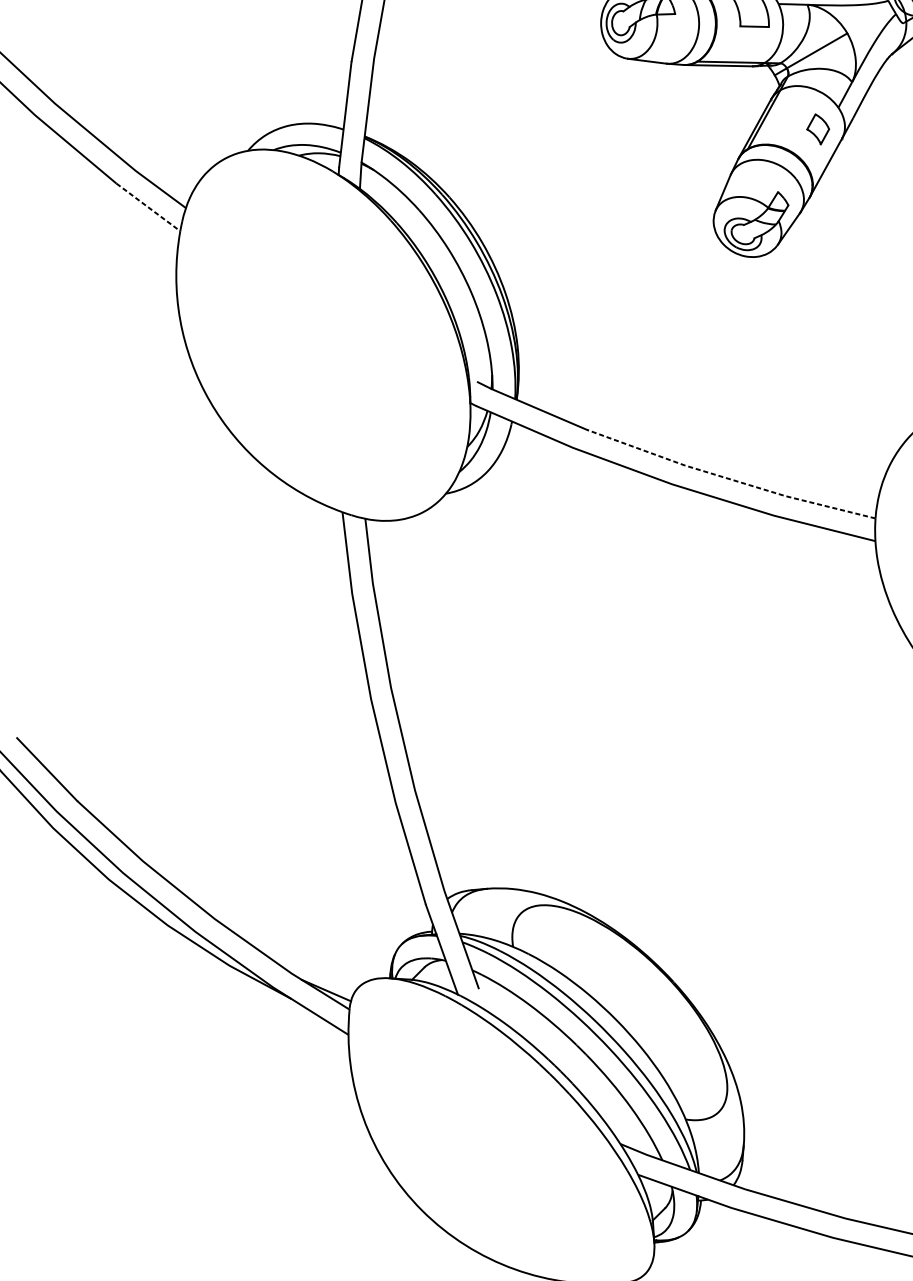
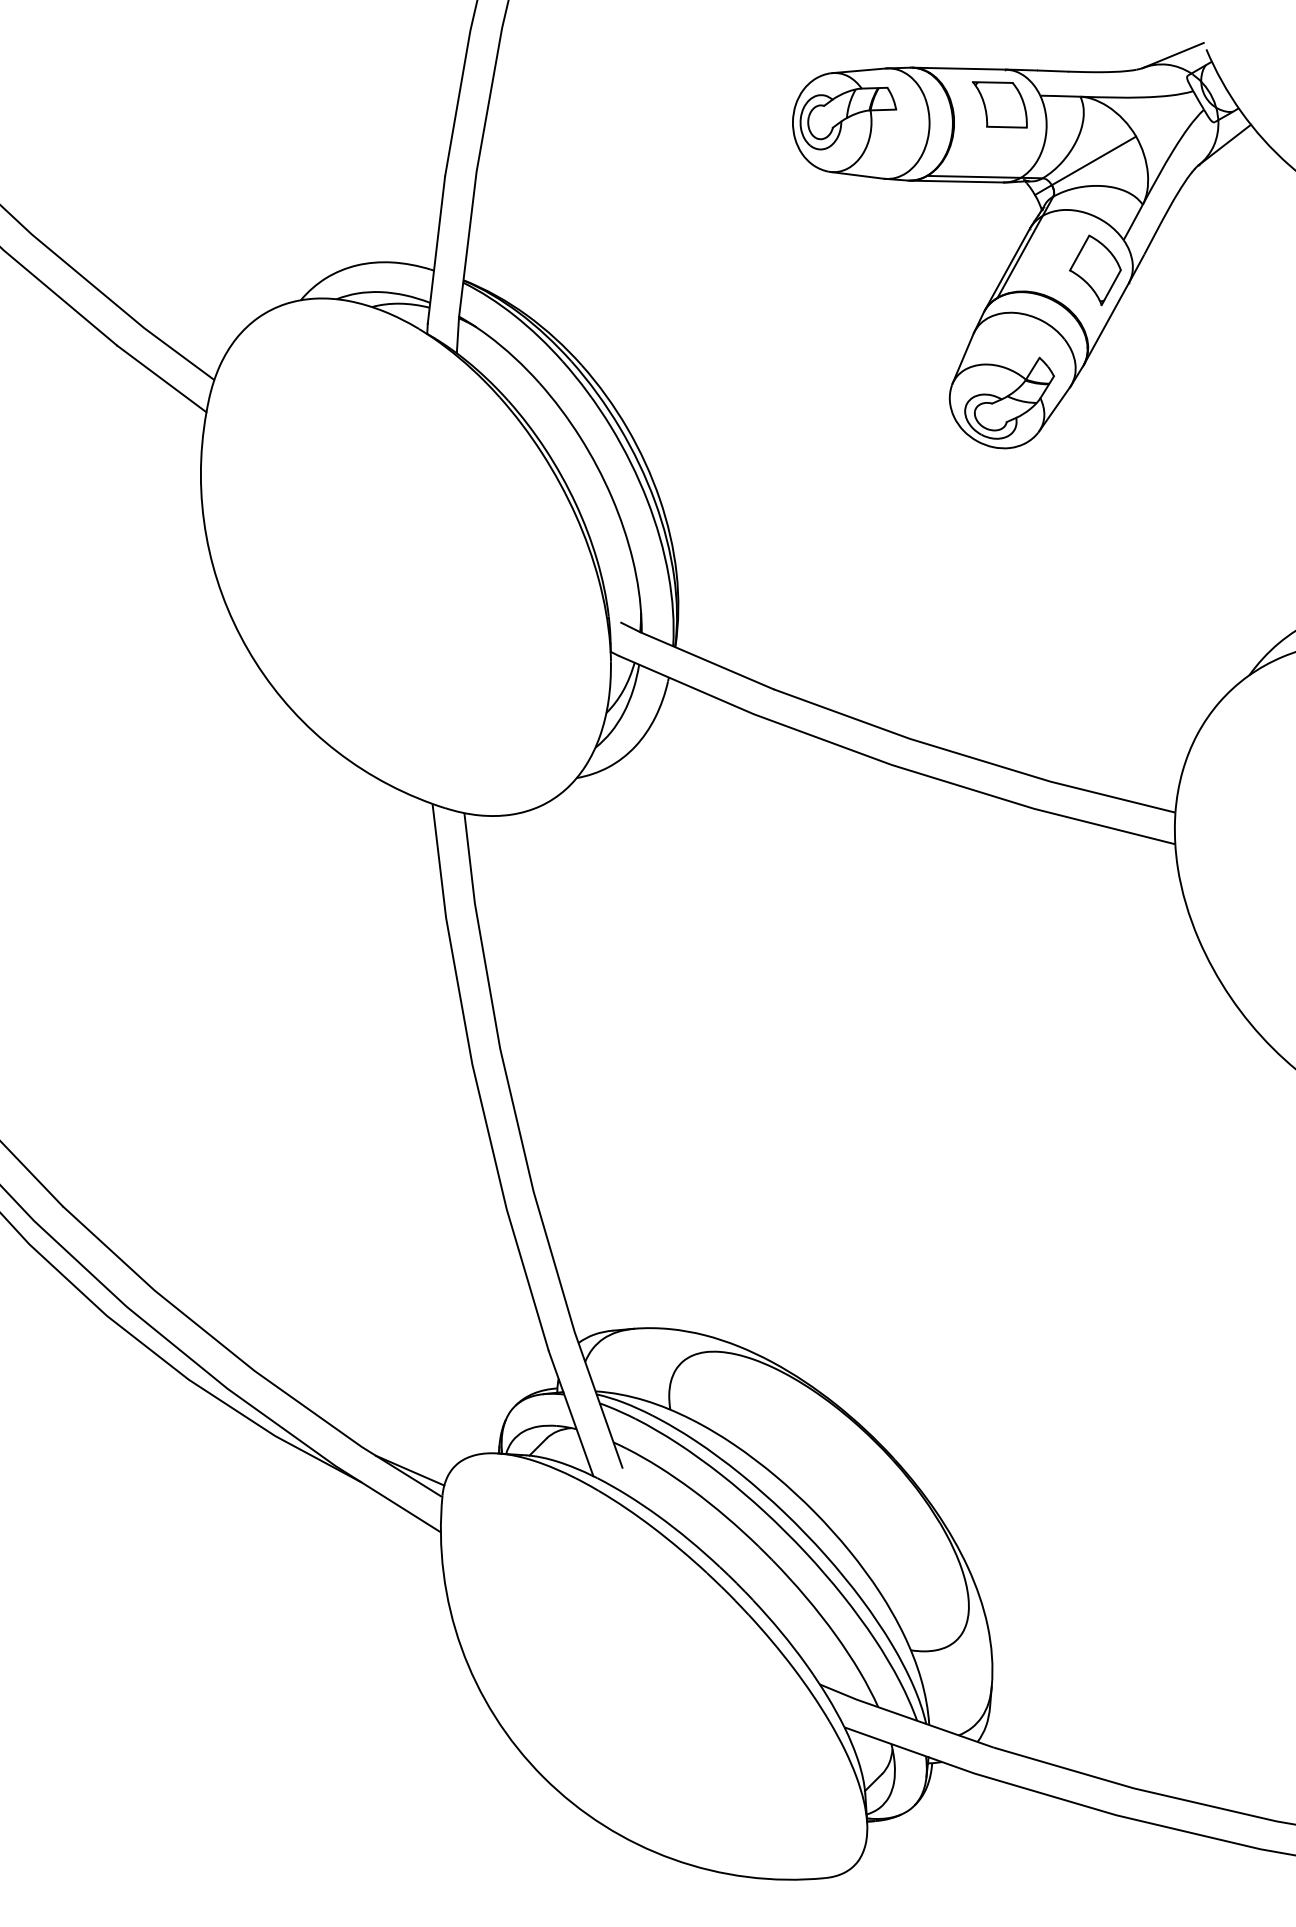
part: (818, 129) -> (1095, 270), size x1.67
line: (148, 207) -> (162, 379), dashed -> solid
line: (729, 478) -> (971, 757), dashed -> solid

